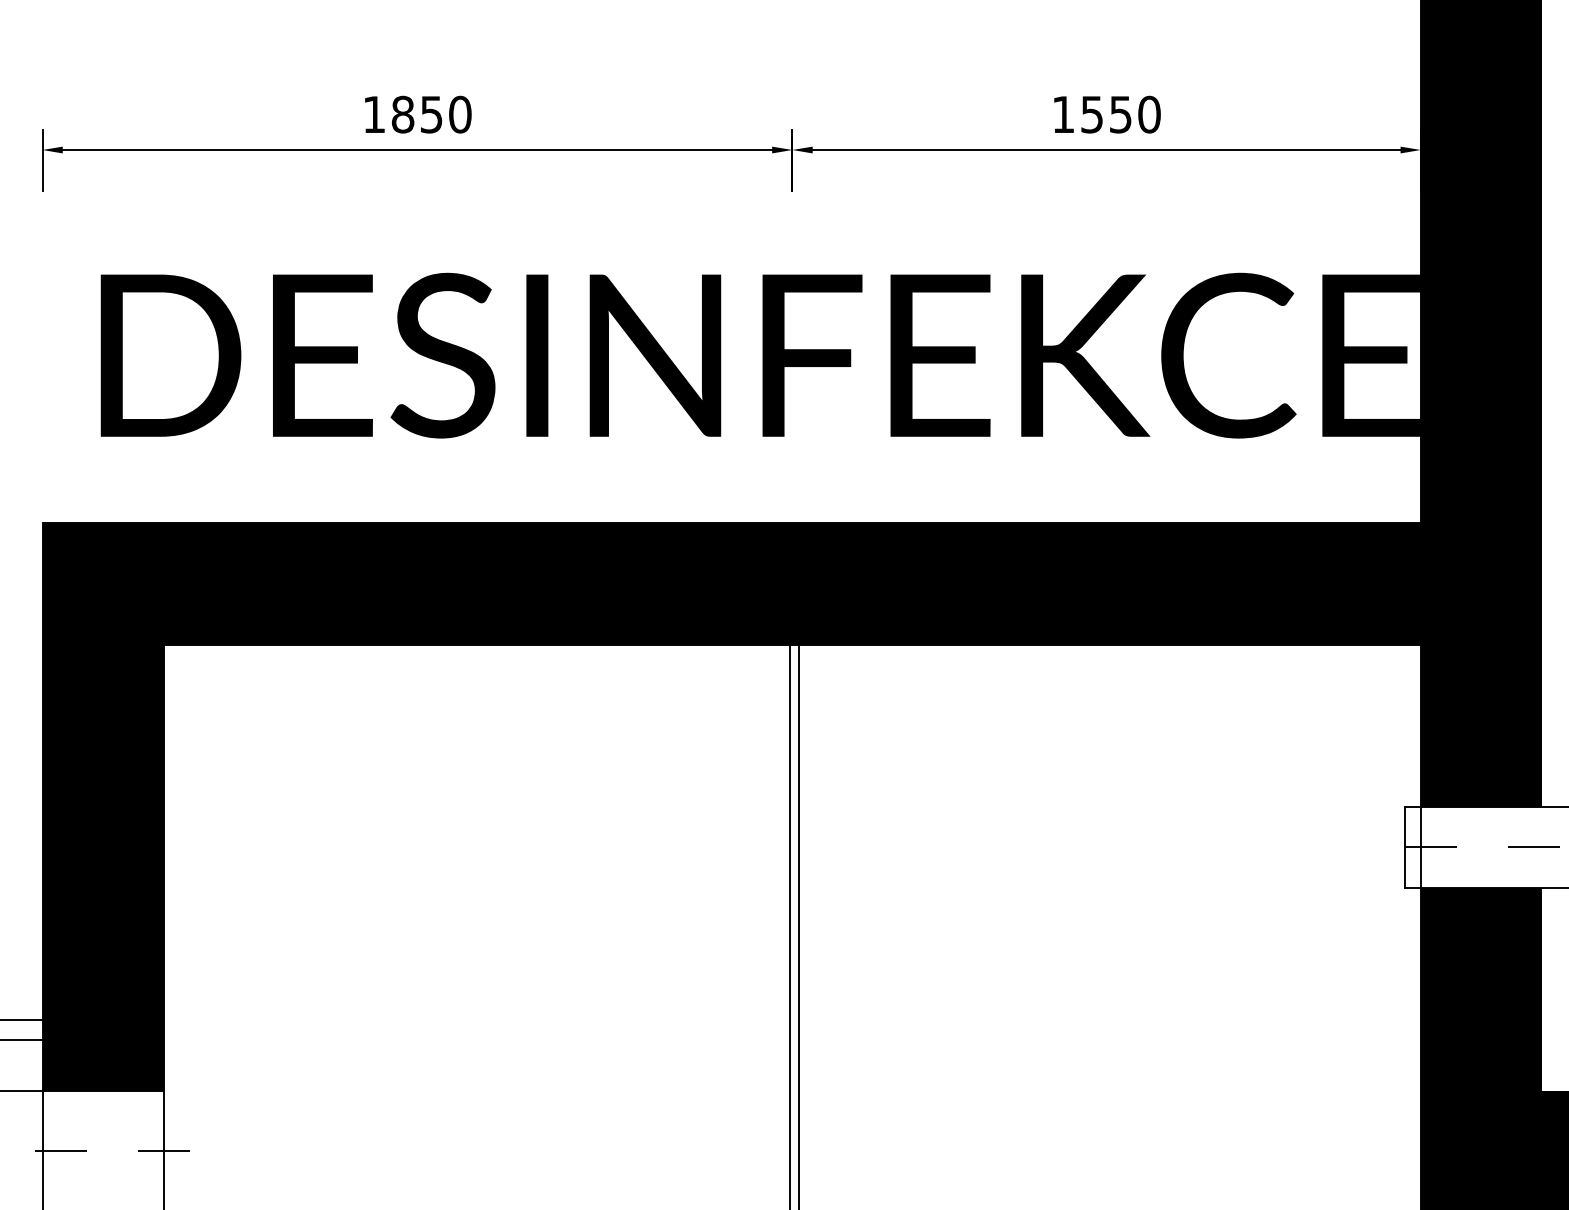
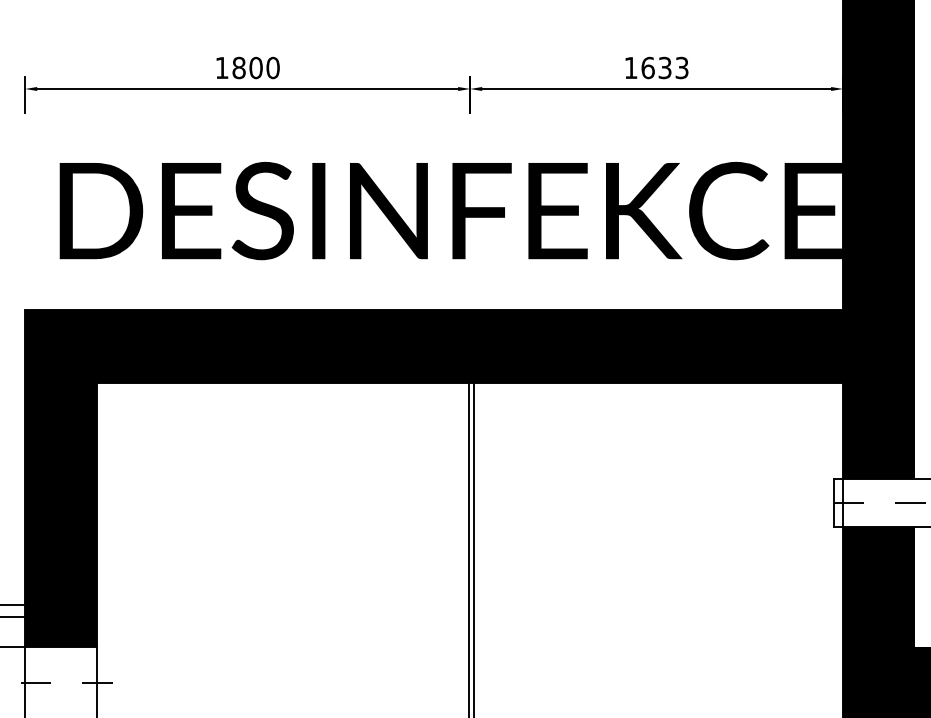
text: (430, 113) -> (255, 67), 1850 -> 1800
text: (1119, 113) -> (664, 67), 1550 -> 1633

